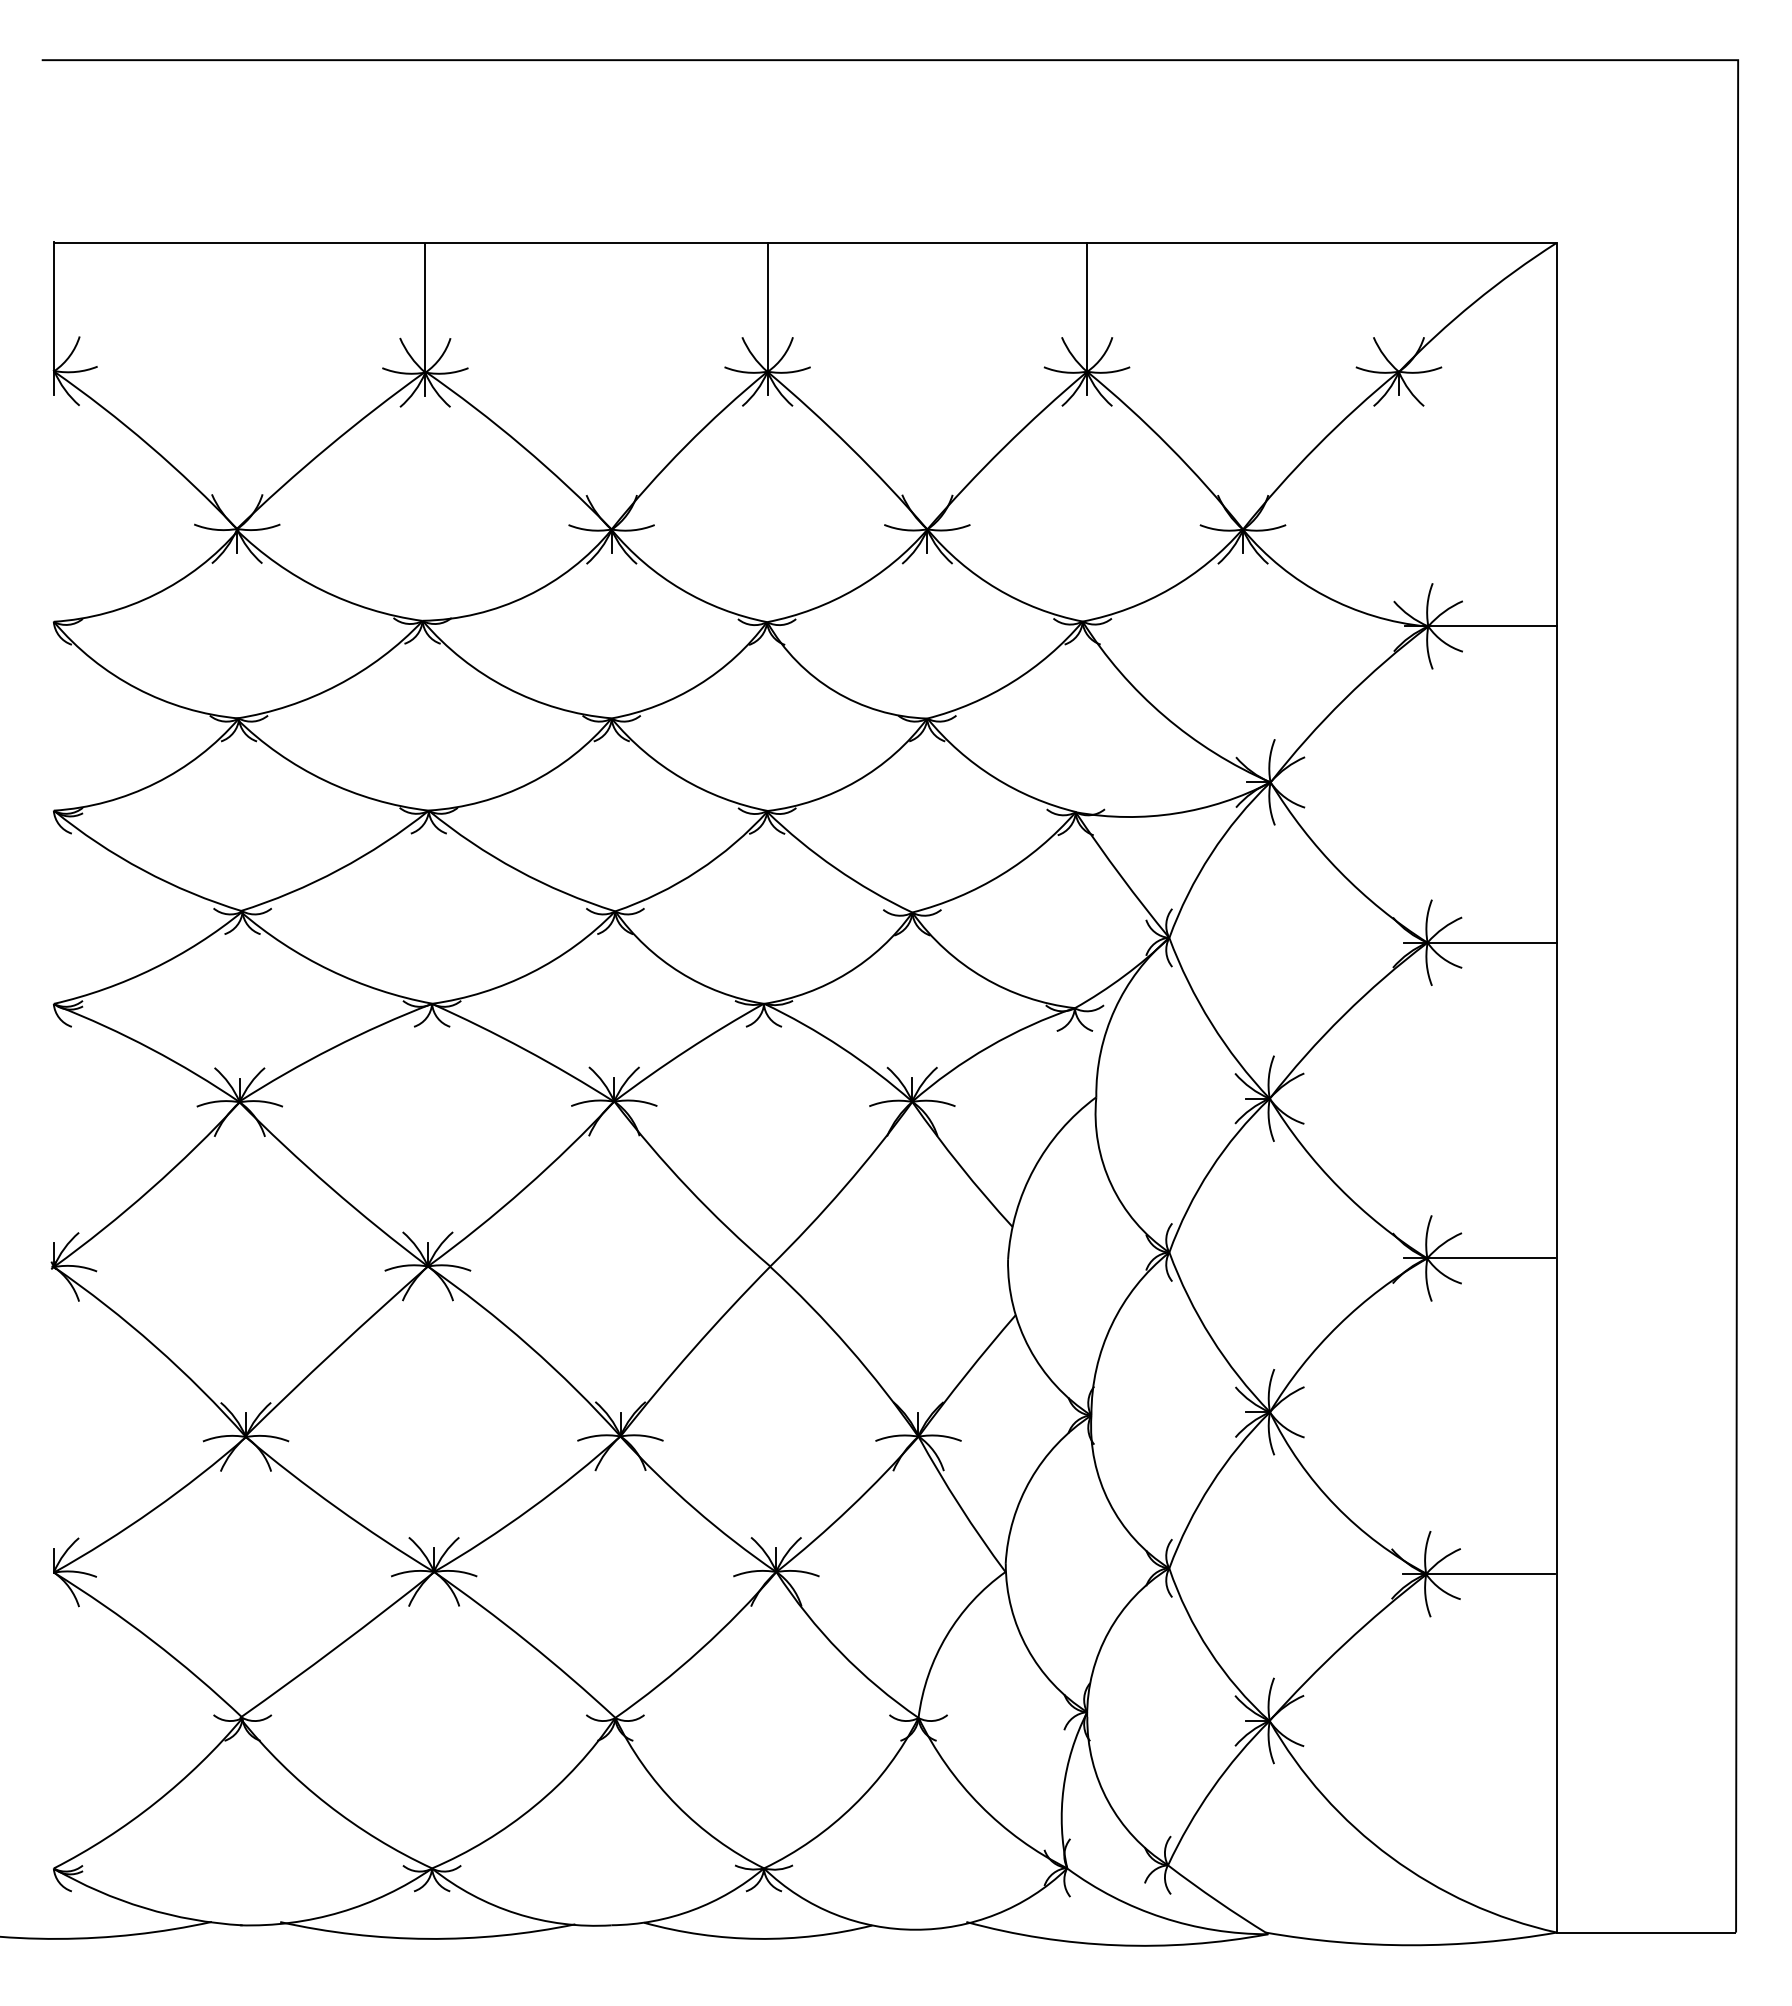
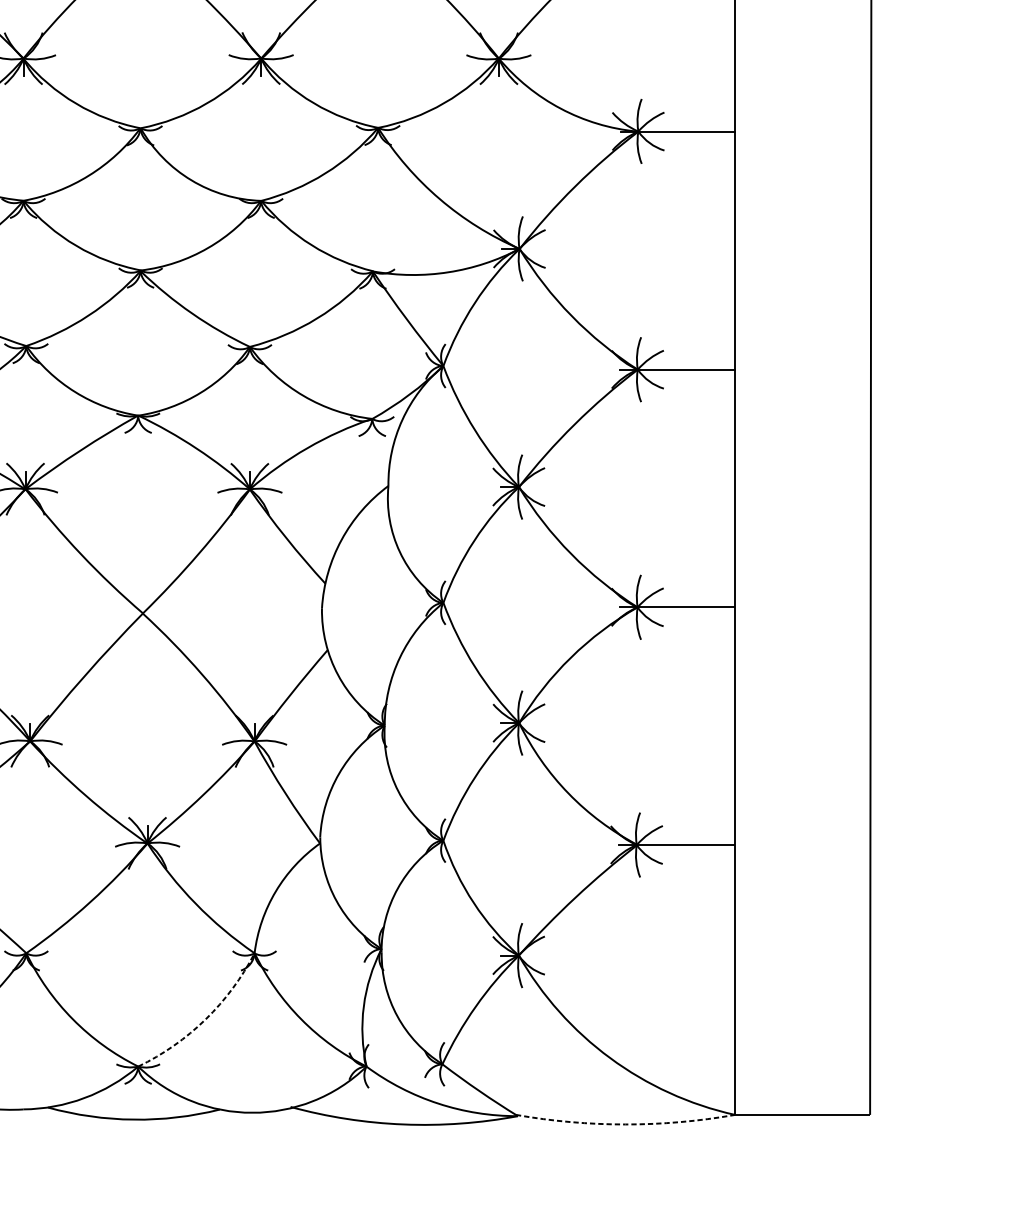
arc: (853, 1805) -> (205, 1019), solid -> dashed
arc: (1411, 1945) -> (625, 1124), solid -> dashed

